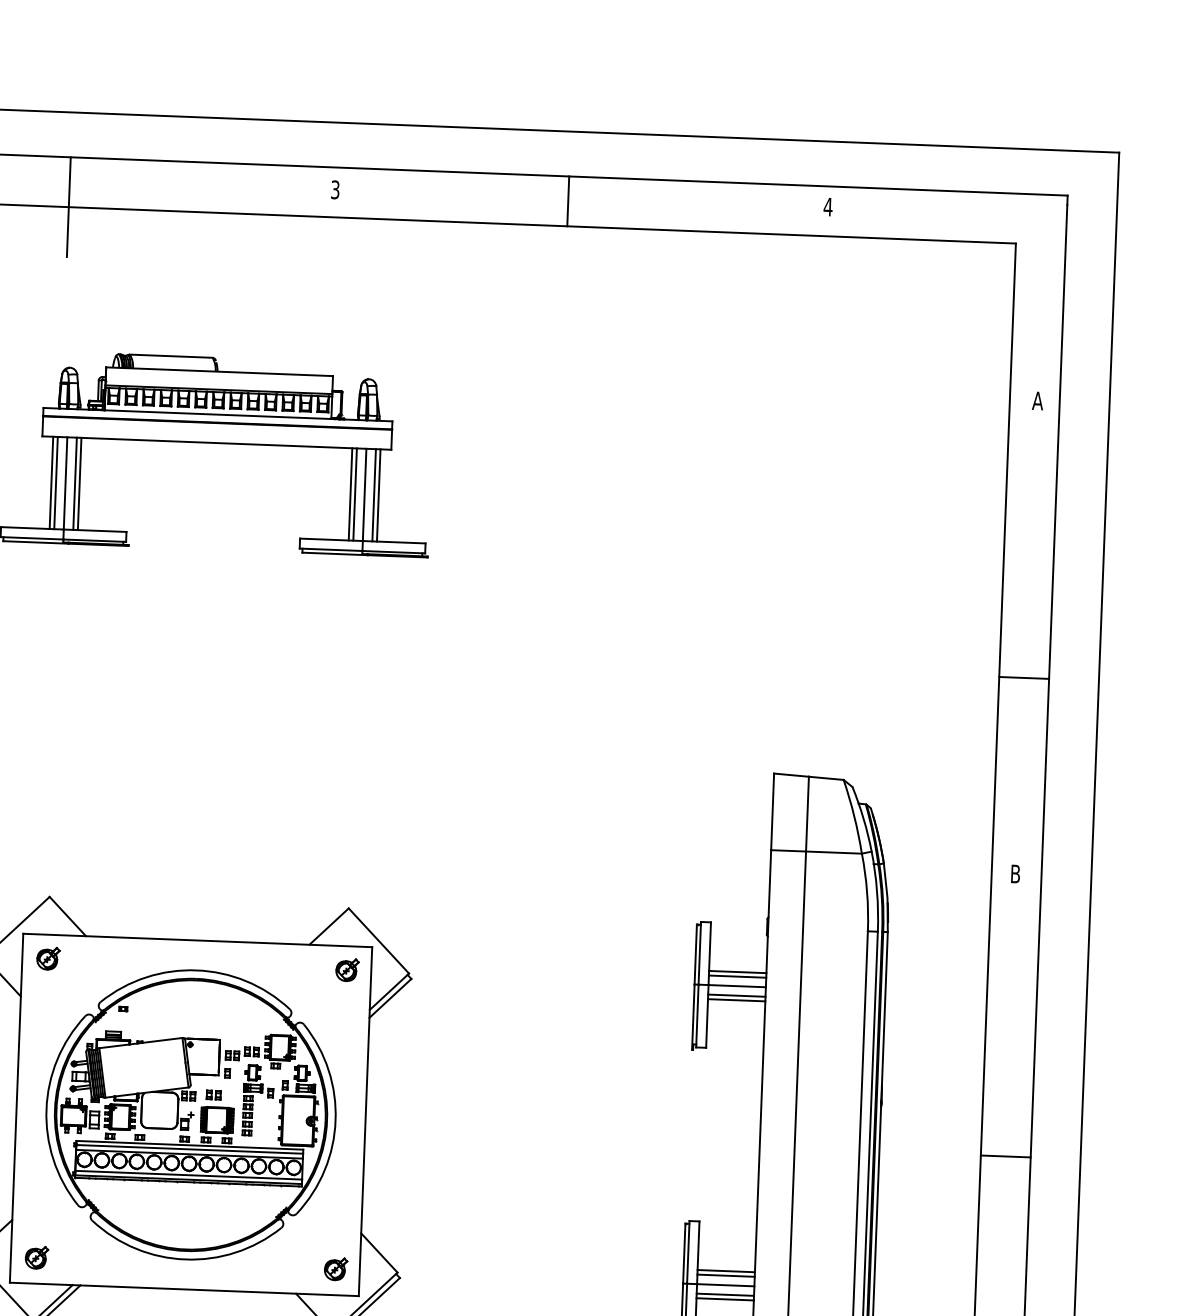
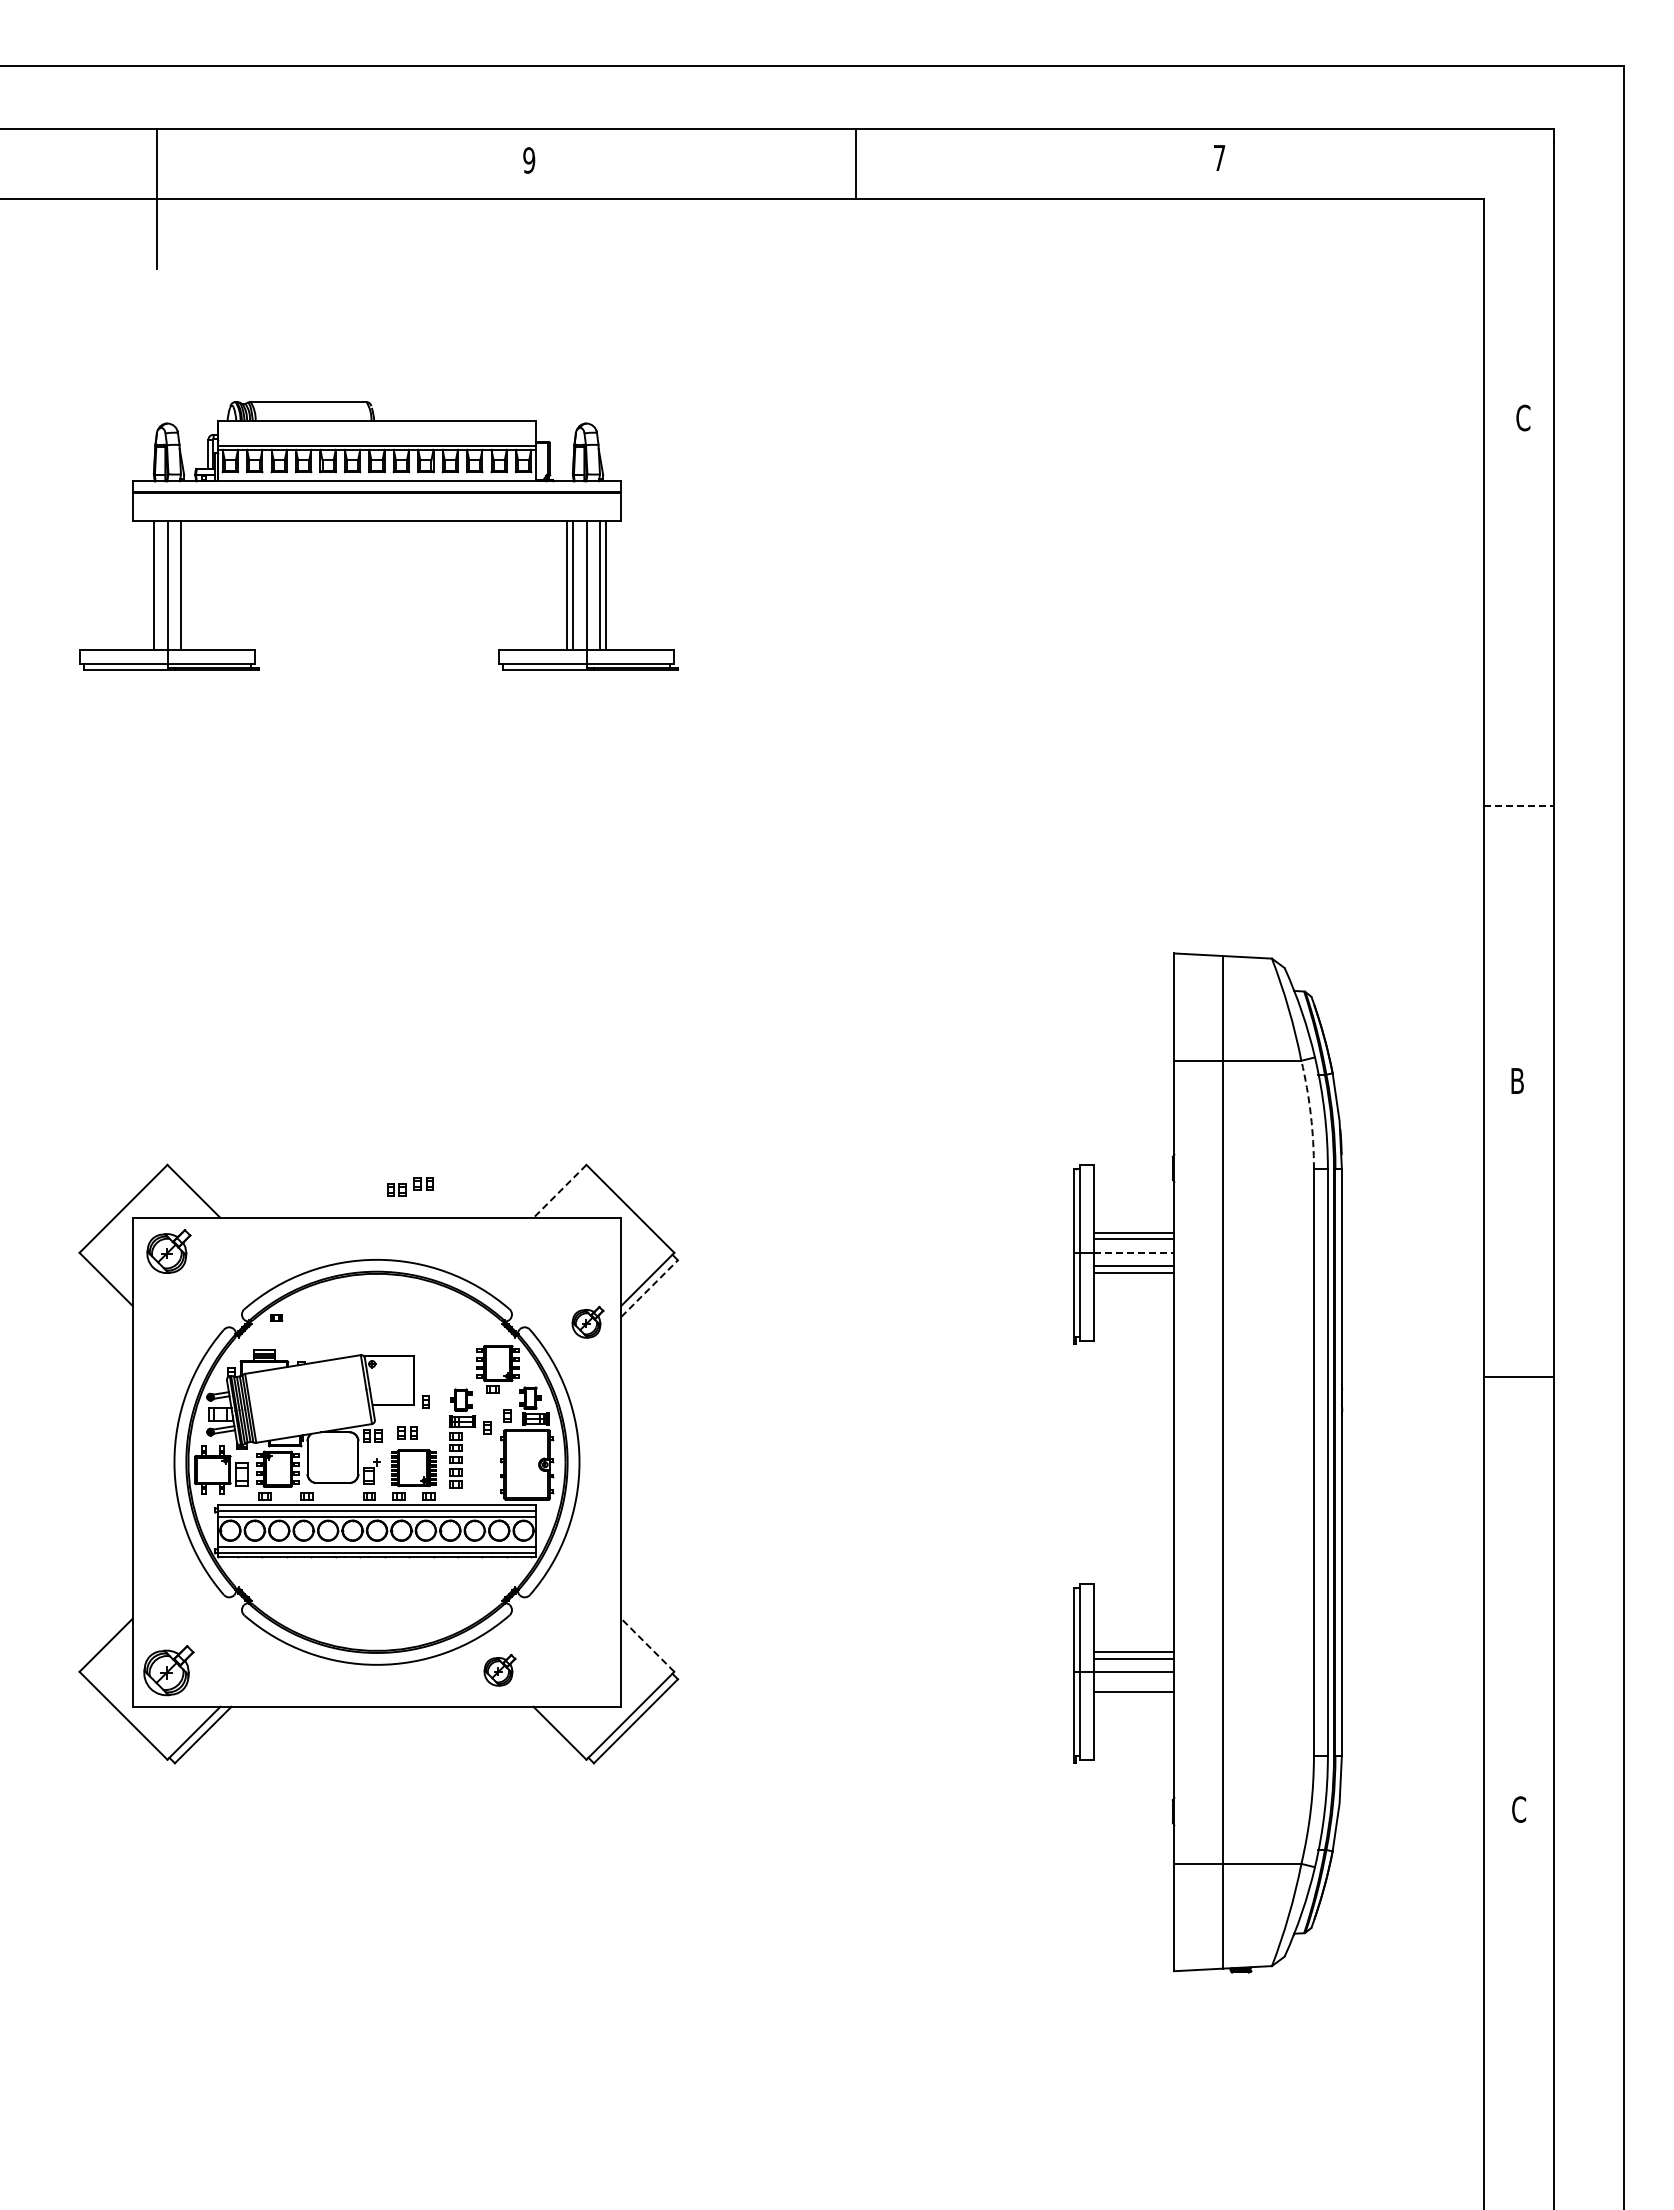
text: (335, 189) -> (529, 160), 3 -> 9
text: (828, 206) -> (1219, 157), 4 -> 7
text: (1037, 400) -> (1522, 417), A -> C
line: (51, 482) -> (147, 585), removed
line: (79, 483) -> (187, 585), removed
line: (1023, 678) -> (1518, 806), solid -> dashed
arc: (866, 892) -> (1310, 1114), solid -> dashed
line: (328, 926) -> (559, 1191), solid -> dashed
part: (48, 958) -> (168, 1250), size x1.4
part: (347, 969) -> (587, 1321), moved
line: (737, 985) -> (1134, 1252), solid -> dashed
line: (390, 998) -> (649, 1288), solid -> dashed
part: (242, 1053) -> (410, 1186), moved
line: (1005, 1156) -> (1518, 1376), moved
line: (379, 1253) -> (647, 1645), solid -> dashed
part: (36, 1257) -> (168, 1669), size x1.6
part: (335, 1268) -> (499, 1669), moved
line: (724, 1294) -> (1133, 1685), removed

